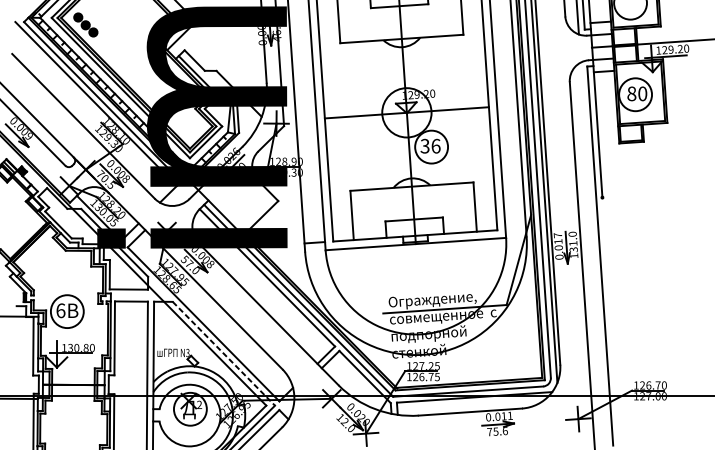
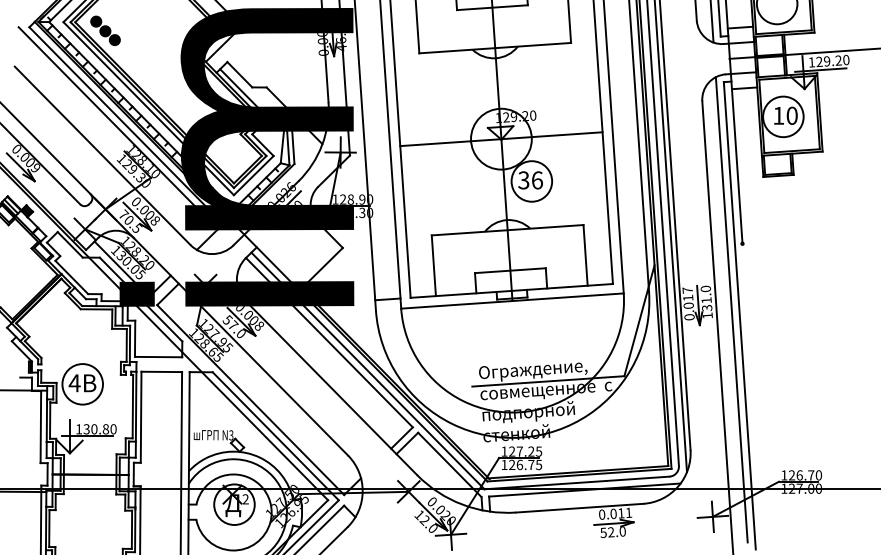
text: (631, 93) -> (778, 115), 80 -> 10
line: (593, 250) -> (731, 309), added
text: (60, 310) -> (74, 383), 6 -> 4
line: (223, 353) -> (275, 436), dashed -> solid
text: (497, 431) -> (613, 532), 75.6 -> 52.0

